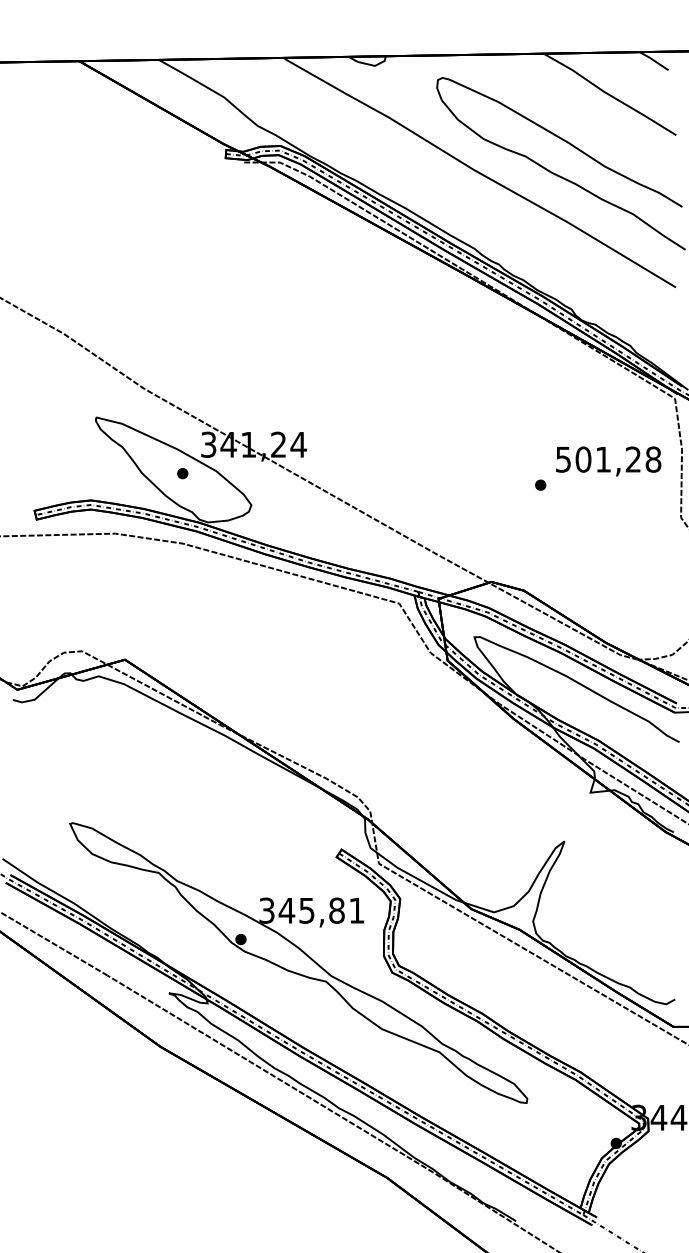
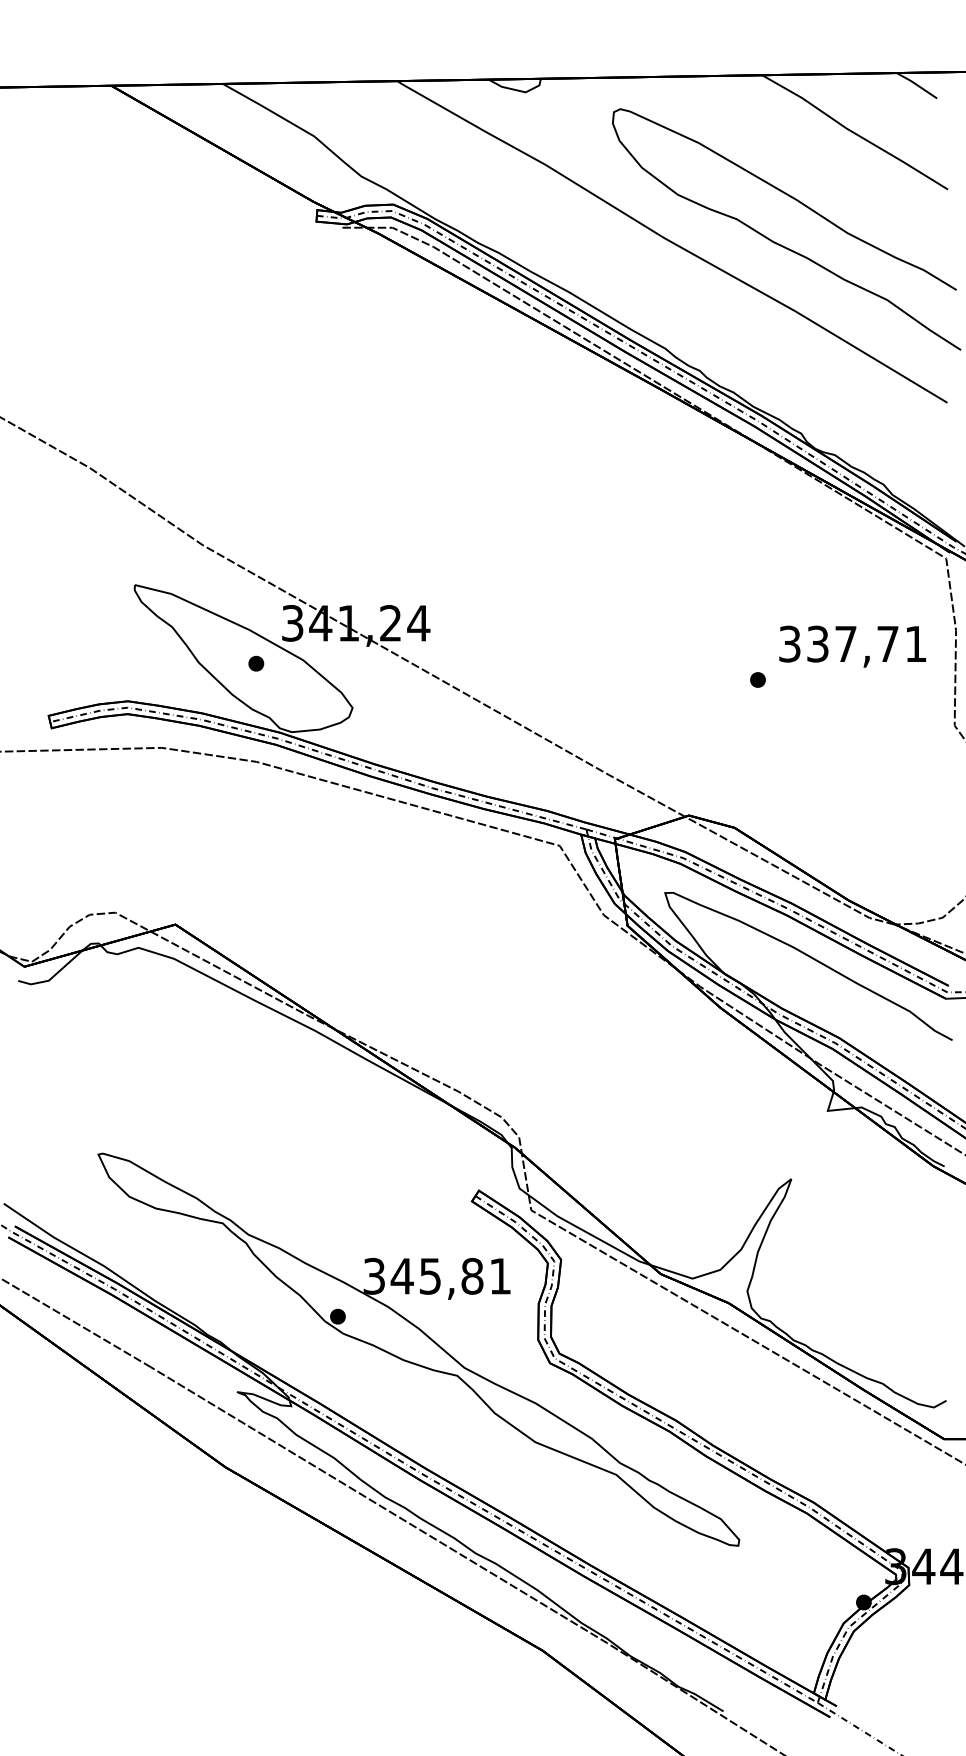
text: (608, 459) -> (852, 643), 501,28 -> 337,71

